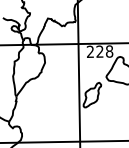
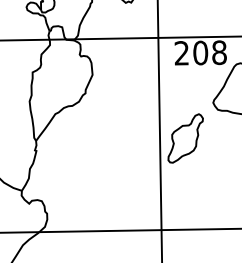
text: (99, 51) -> (199, 52), 228 -> 208

